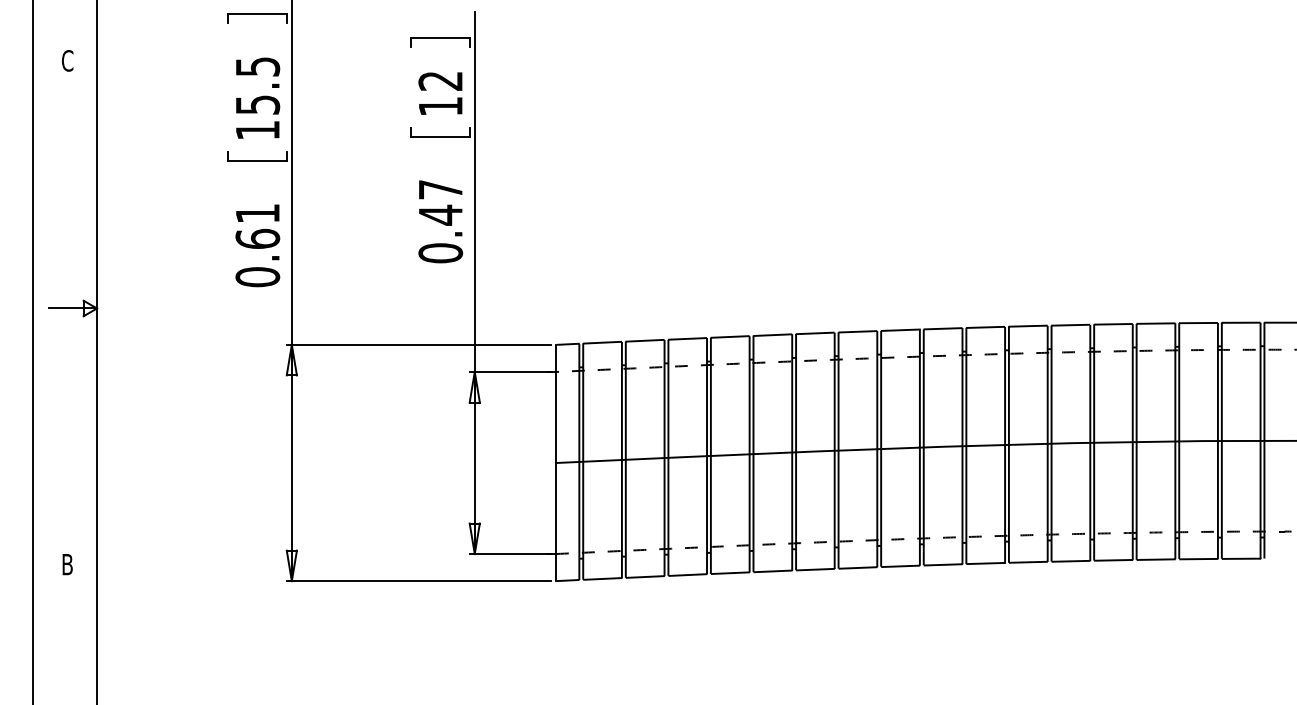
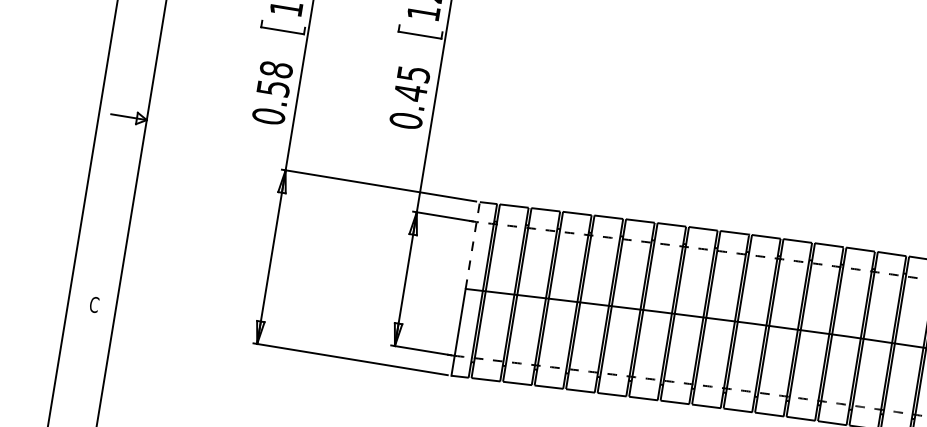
text: (441, 189) -> (414, 74), 0.47 -> 0.45
text: (257, 225) -> (274, 78), 0.61 -> 0.58
line: (556, 403) -> (473, 245), solid -> dashed
text: (67, 564) -> (94, 304), B -> C

